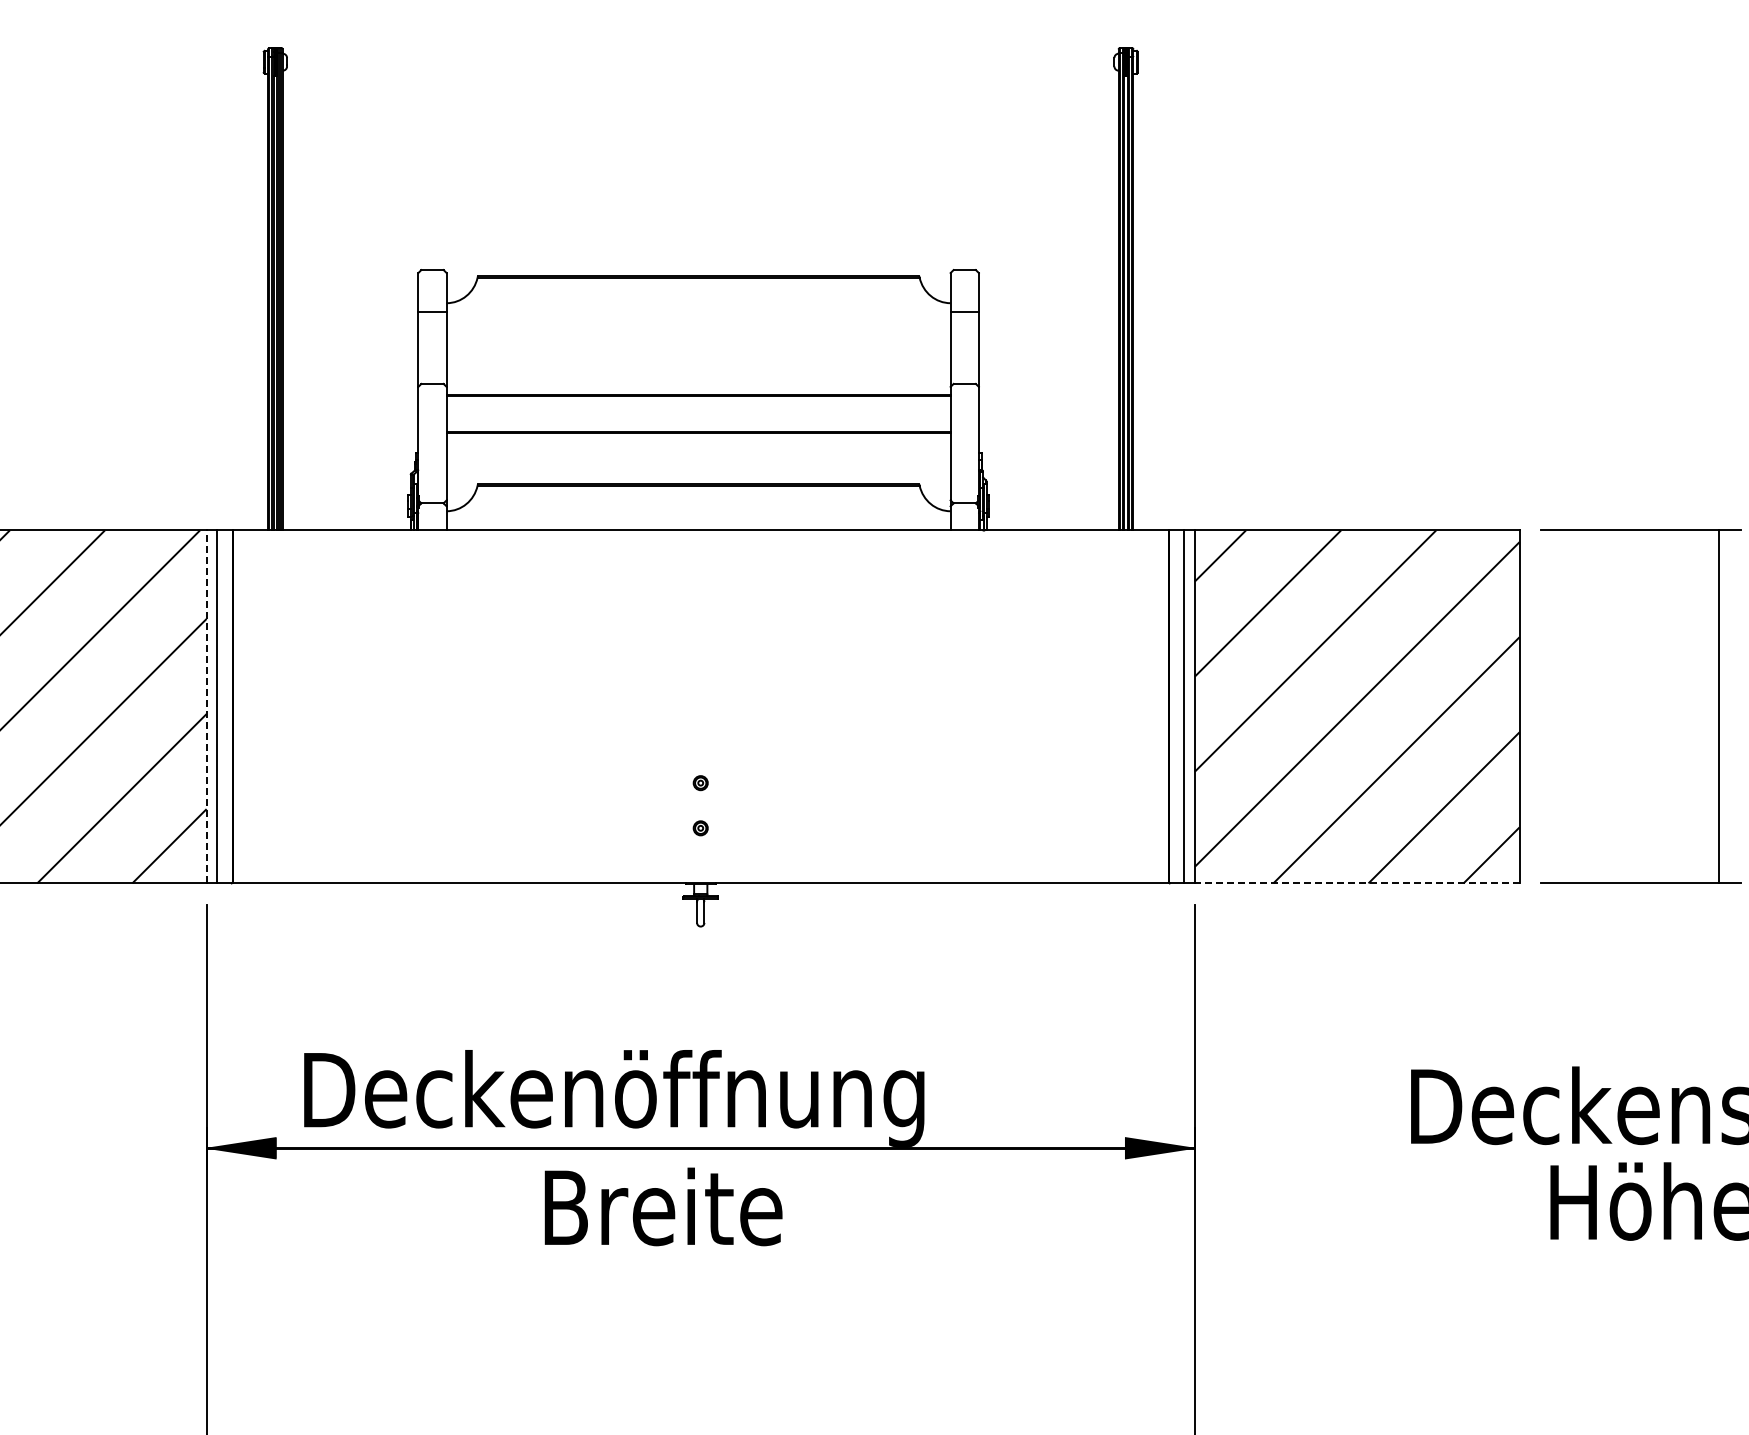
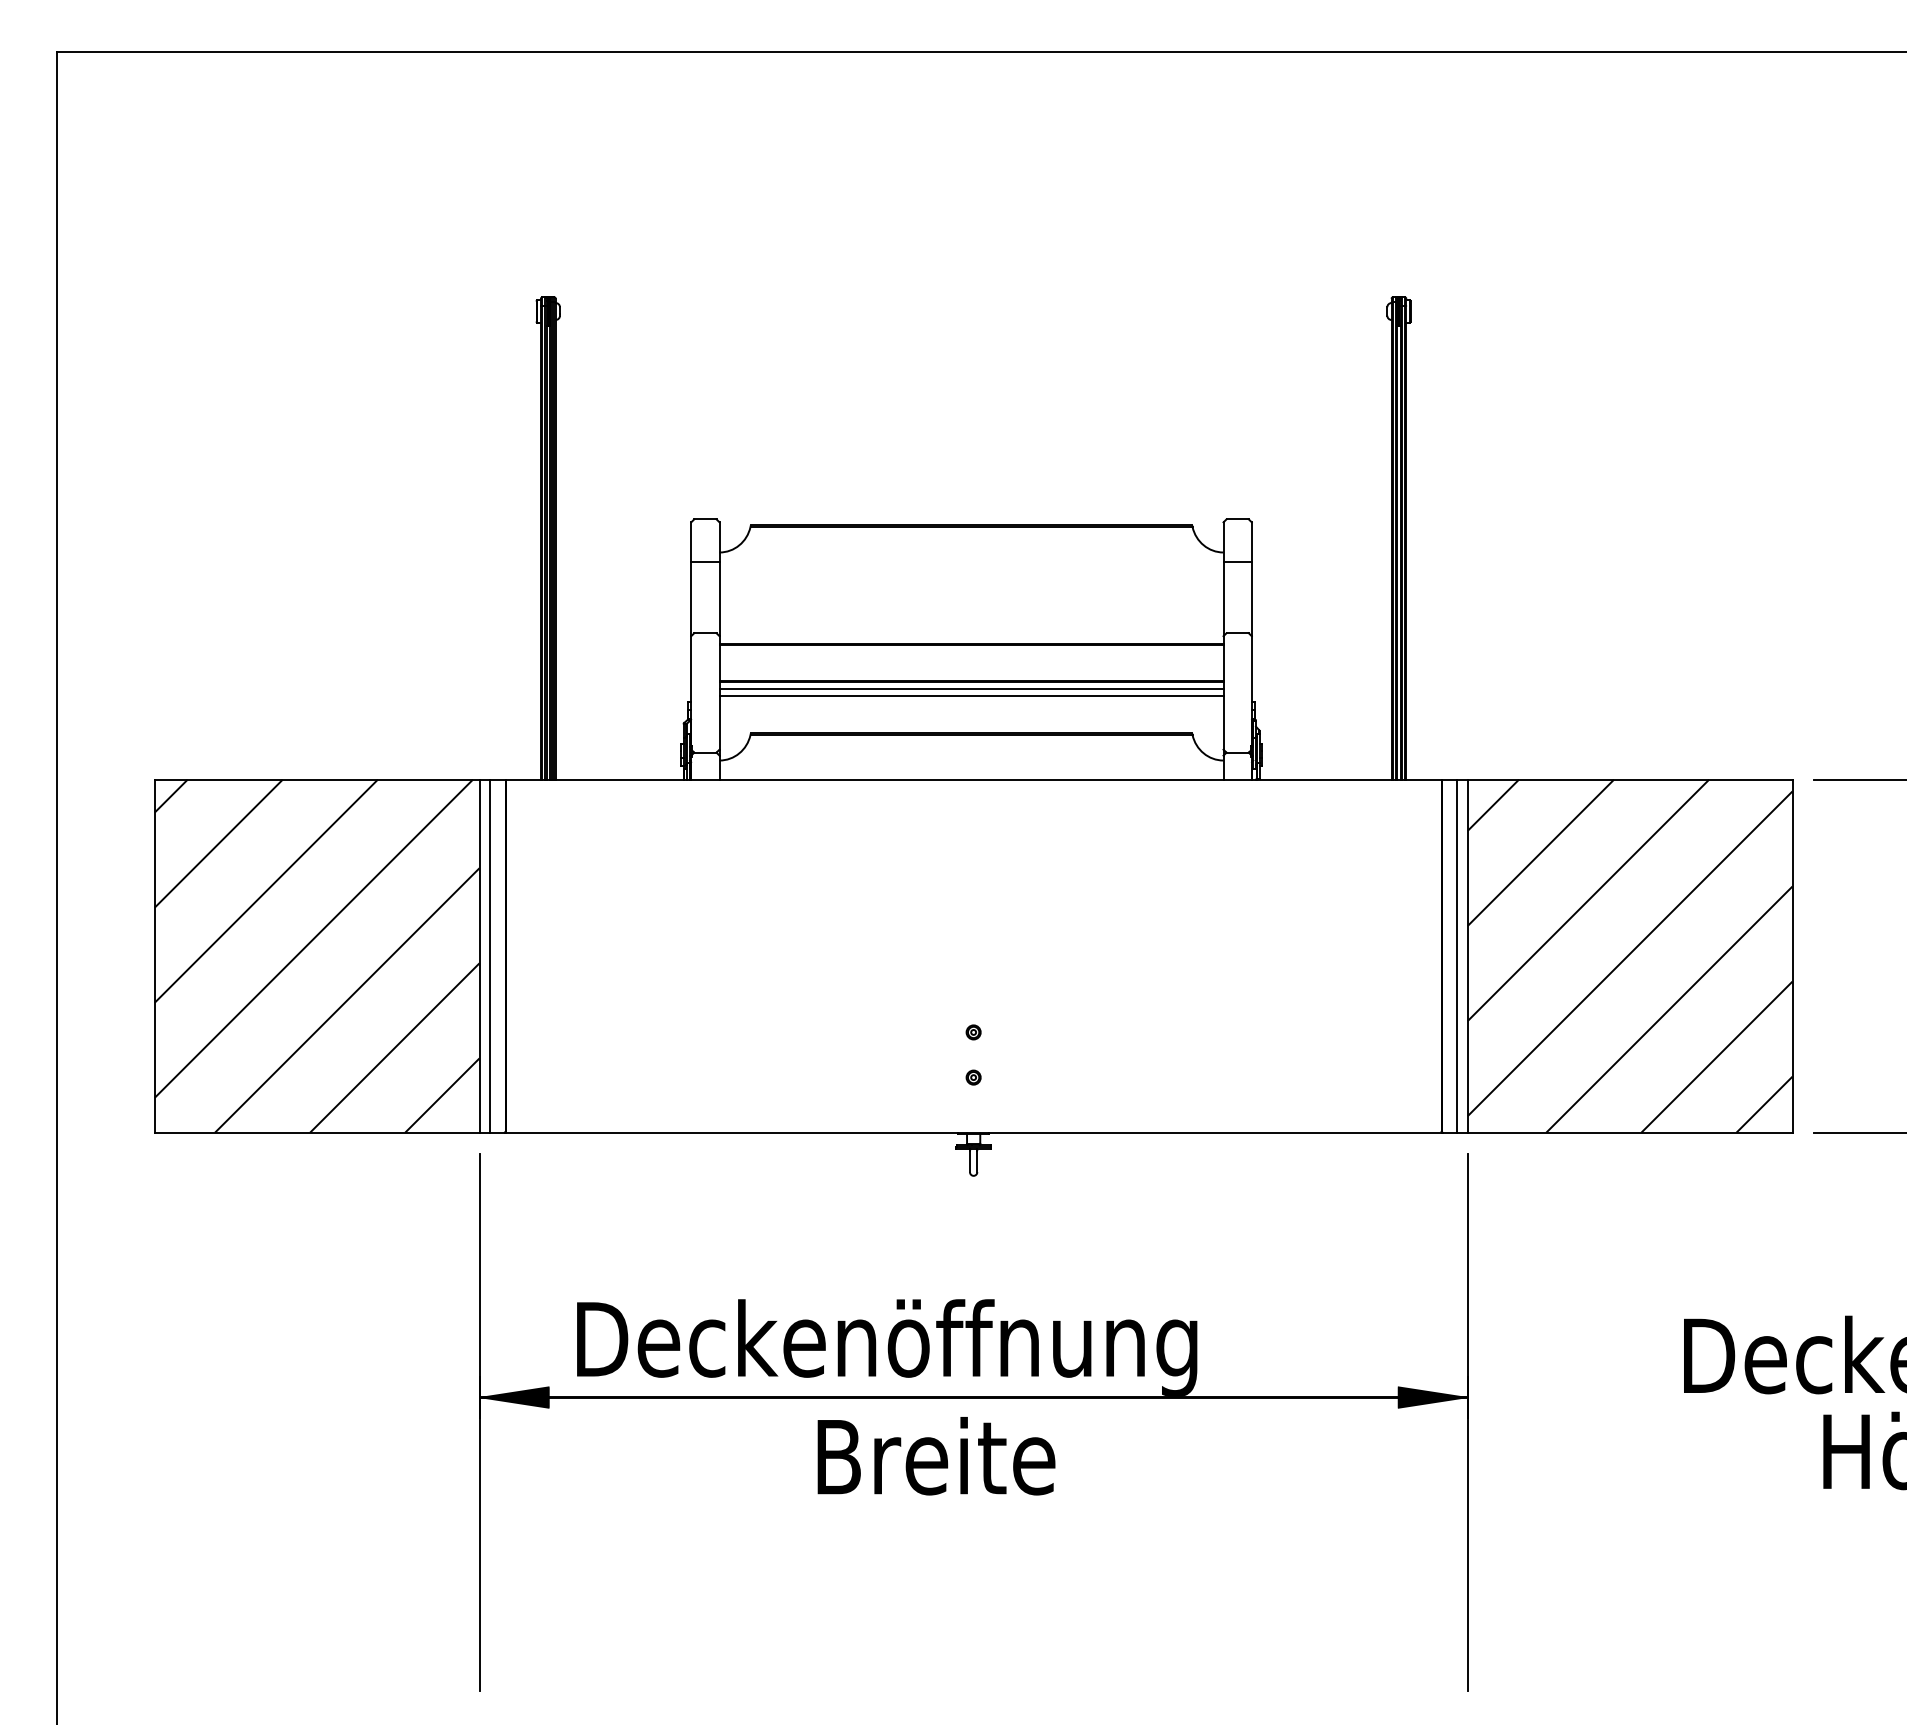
line: (698, 440) -> (971, 689), added
line: (698, 447) -> (971, 696), added
line: (206, 706) -> (479, 955), dashed -> solid
line: (1356, 883) -> (1629, 1132), dashed -> solid

